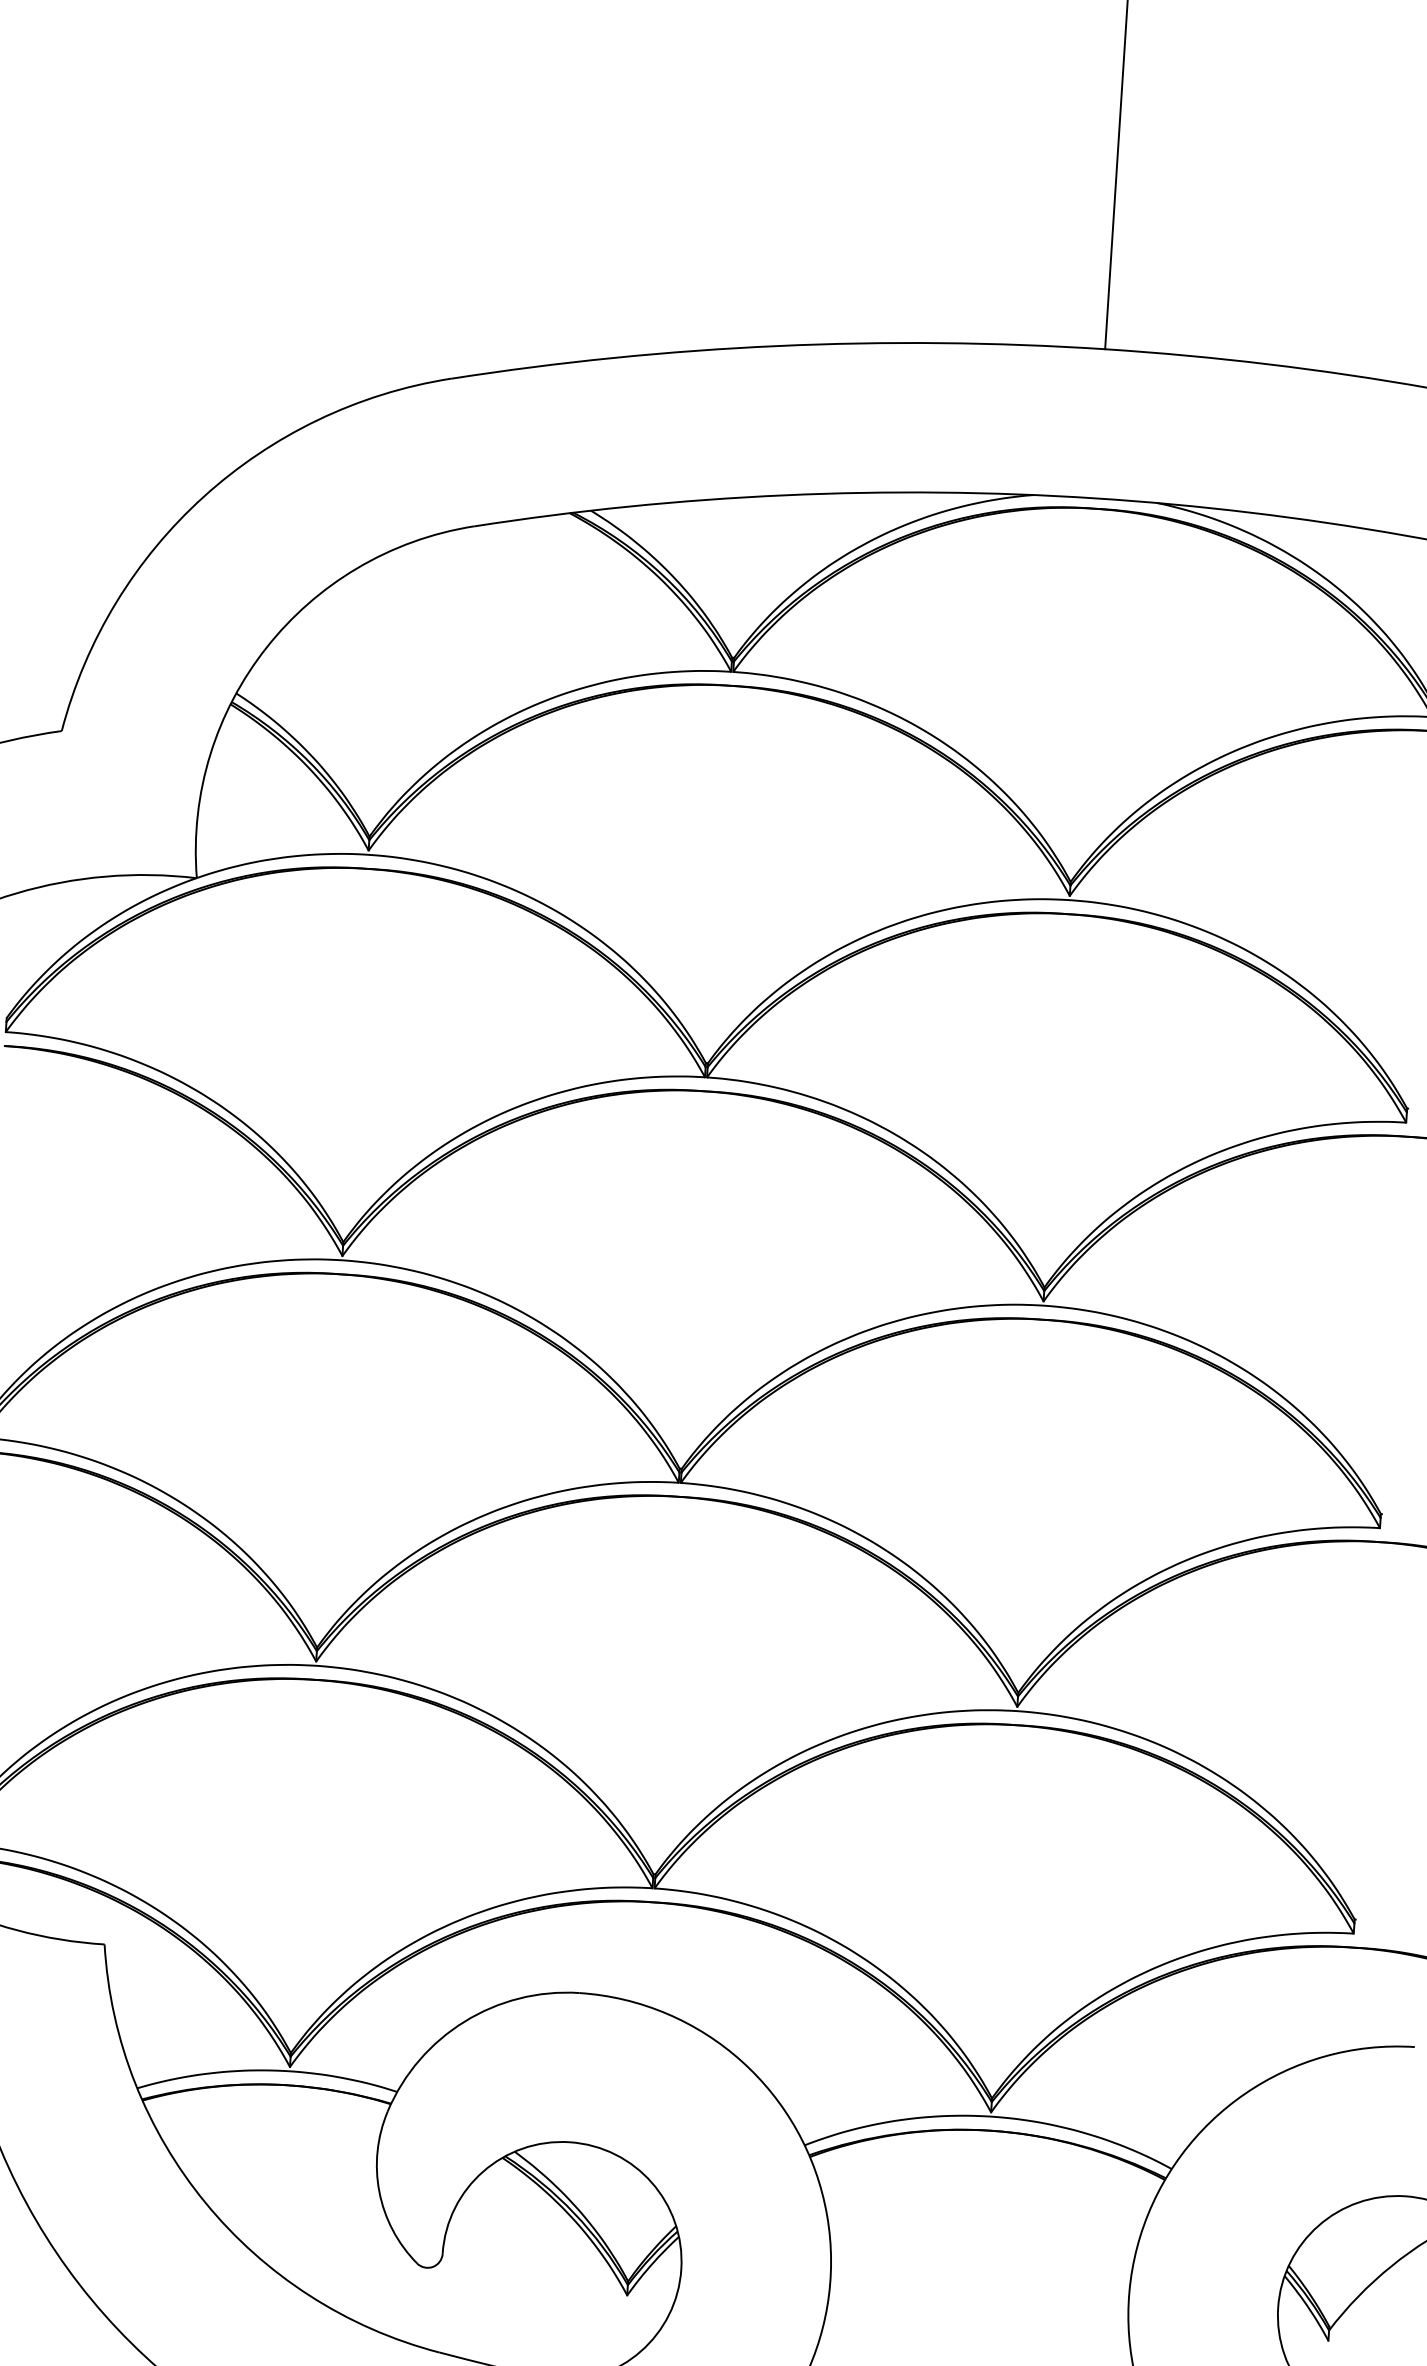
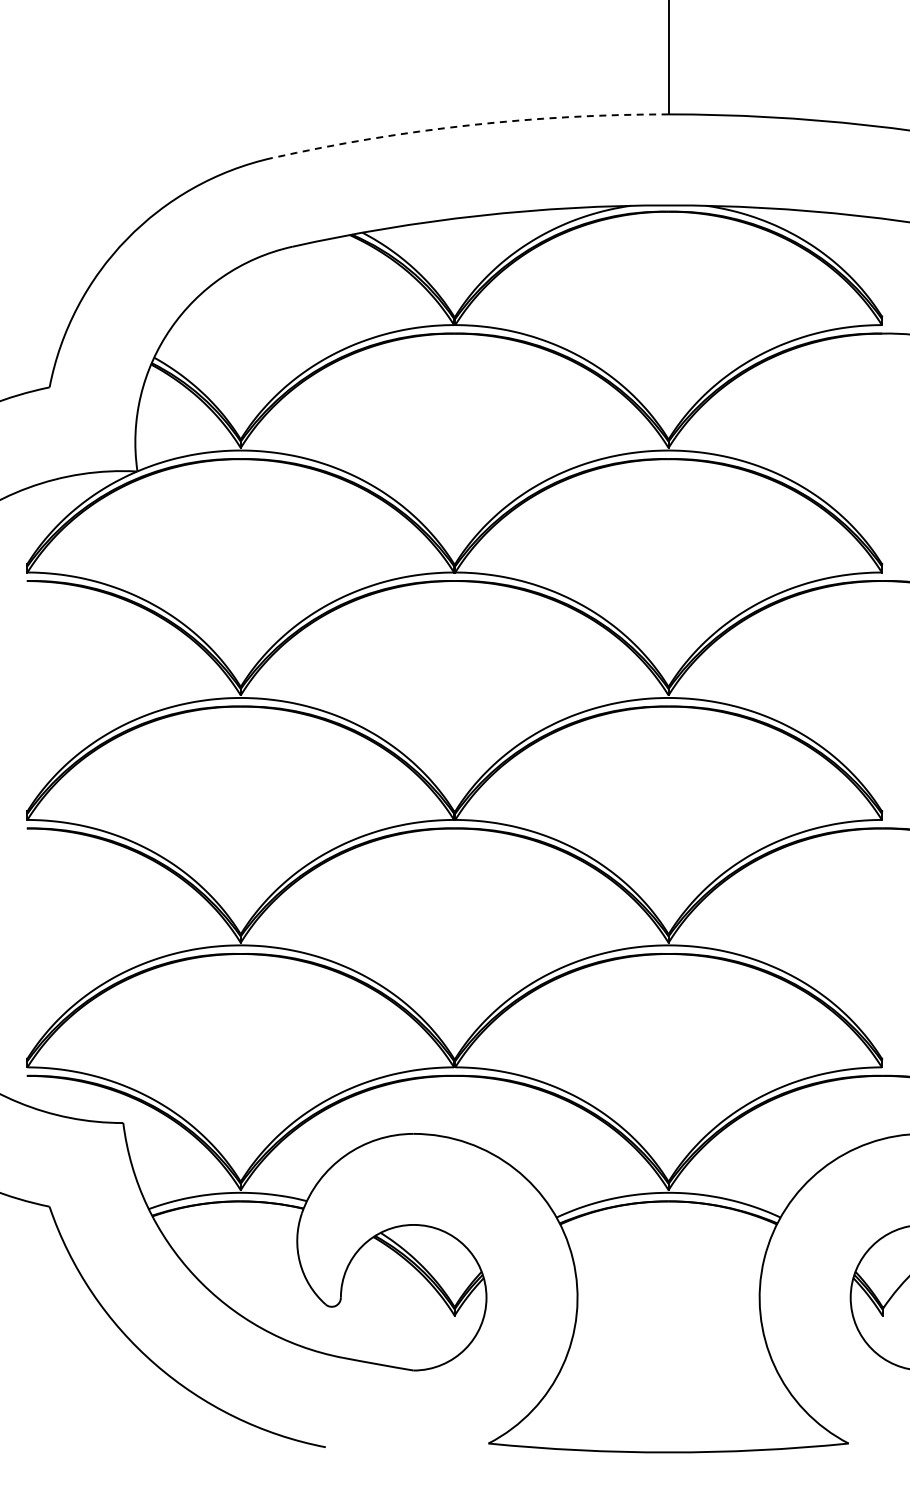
arc: (777, 346) -> (469, 125), solid -> dashed

